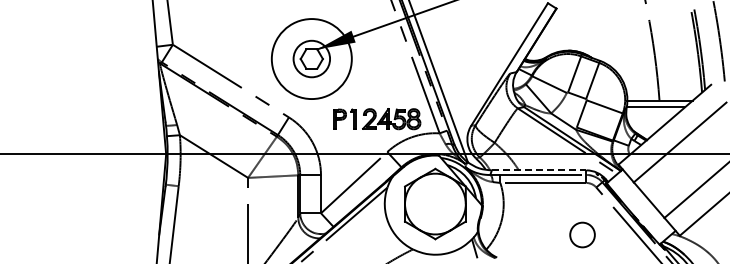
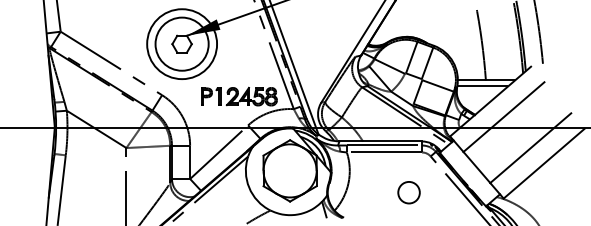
circle: (311, 58) -> (181, 43), size x1.67
line: (539, 170) -> (381, 141), dashed -> solid
circle: (582, 234) -> (409, 192), moved

